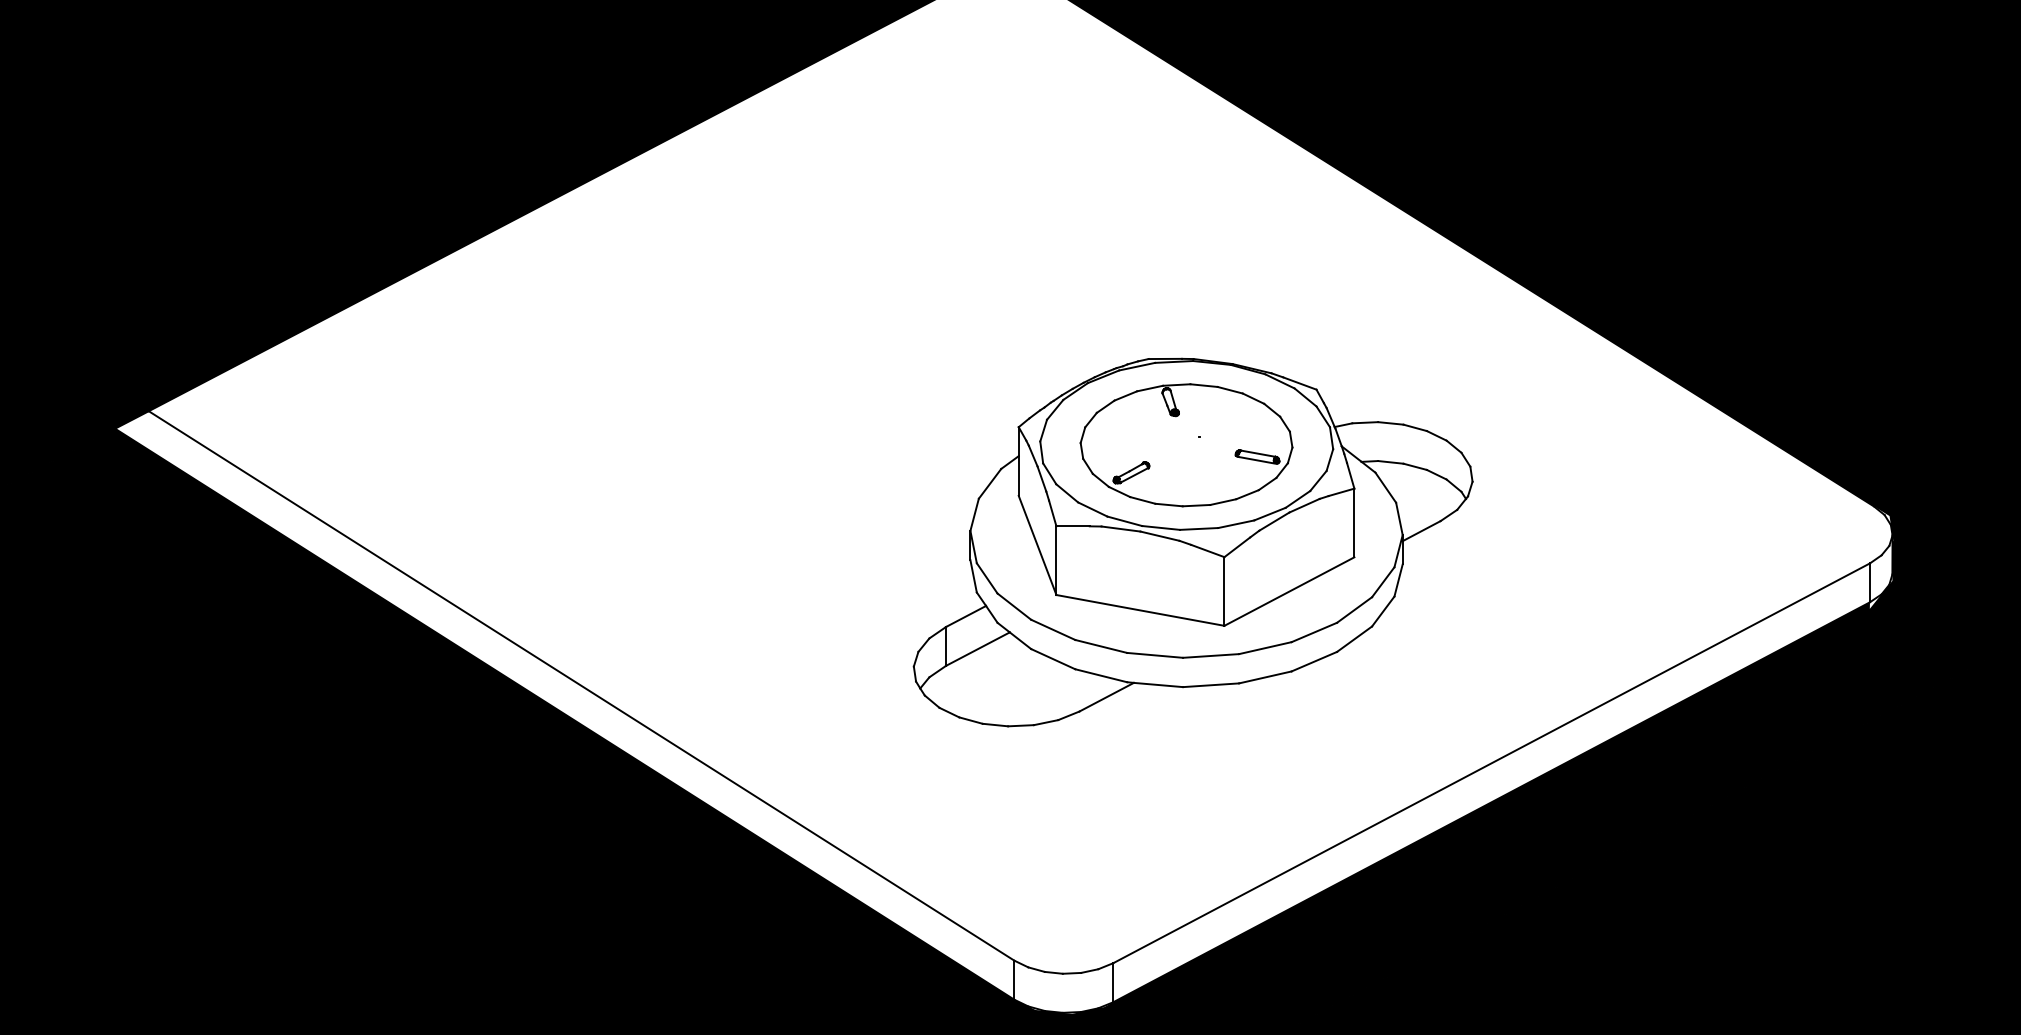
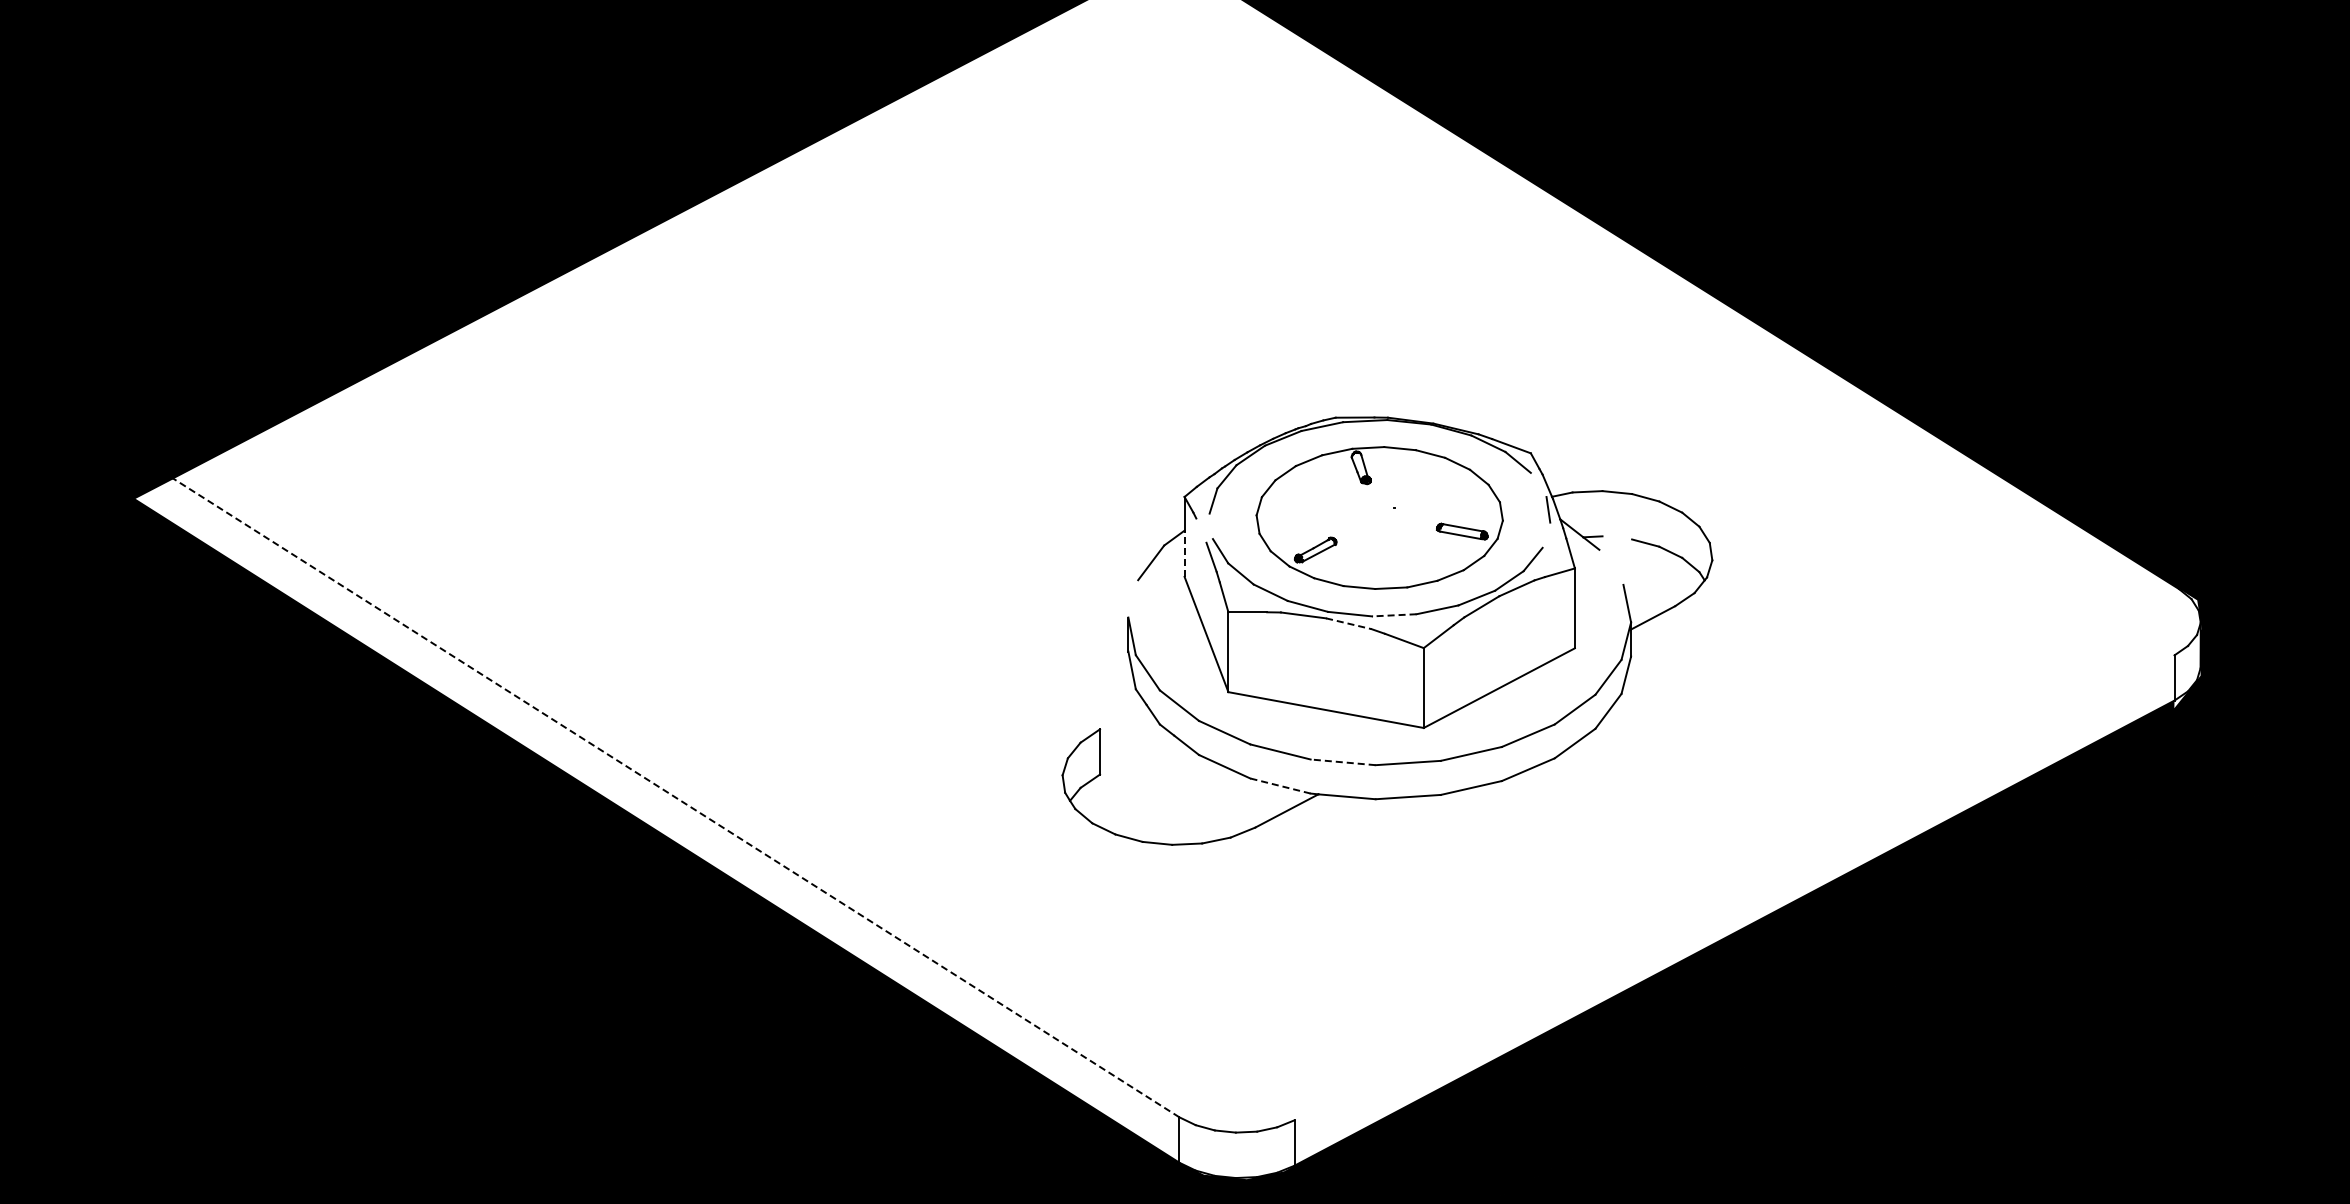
line: (1323, 416) -> (1538, 484), removed
line: (1041, 452) -> (1210, 526), removed
line: (1033, 456) -> (1201, 530), removed
line: (1329, 459) -> (1546, 534), removed
line: (1391, 462) -> (1617, 537), removed
line: (1018, 475) -> (1184, 553), solid -> dashed
line: (1385, 486) -> (1611, 566), removed
line: (974, 514) -> (1133, 598), removed
line: (1198, 529) -> (1393, 615), solid -> dashed
line: (1160, 535) -> (1349, 623), solid -> dashed
line: (966, 615) -> (1123, 716), removed
line: (978, 648) -> (1137, 754), removed
line: (1155, 655) -> (1343, 762), solid -> dashed
line: (1101, 675) -> (1280, 785), solid -> dashed
line: (580, 685) -> (675, 797), solid -> dashed
line: (1491, 763) -> (1734, 887), removed

